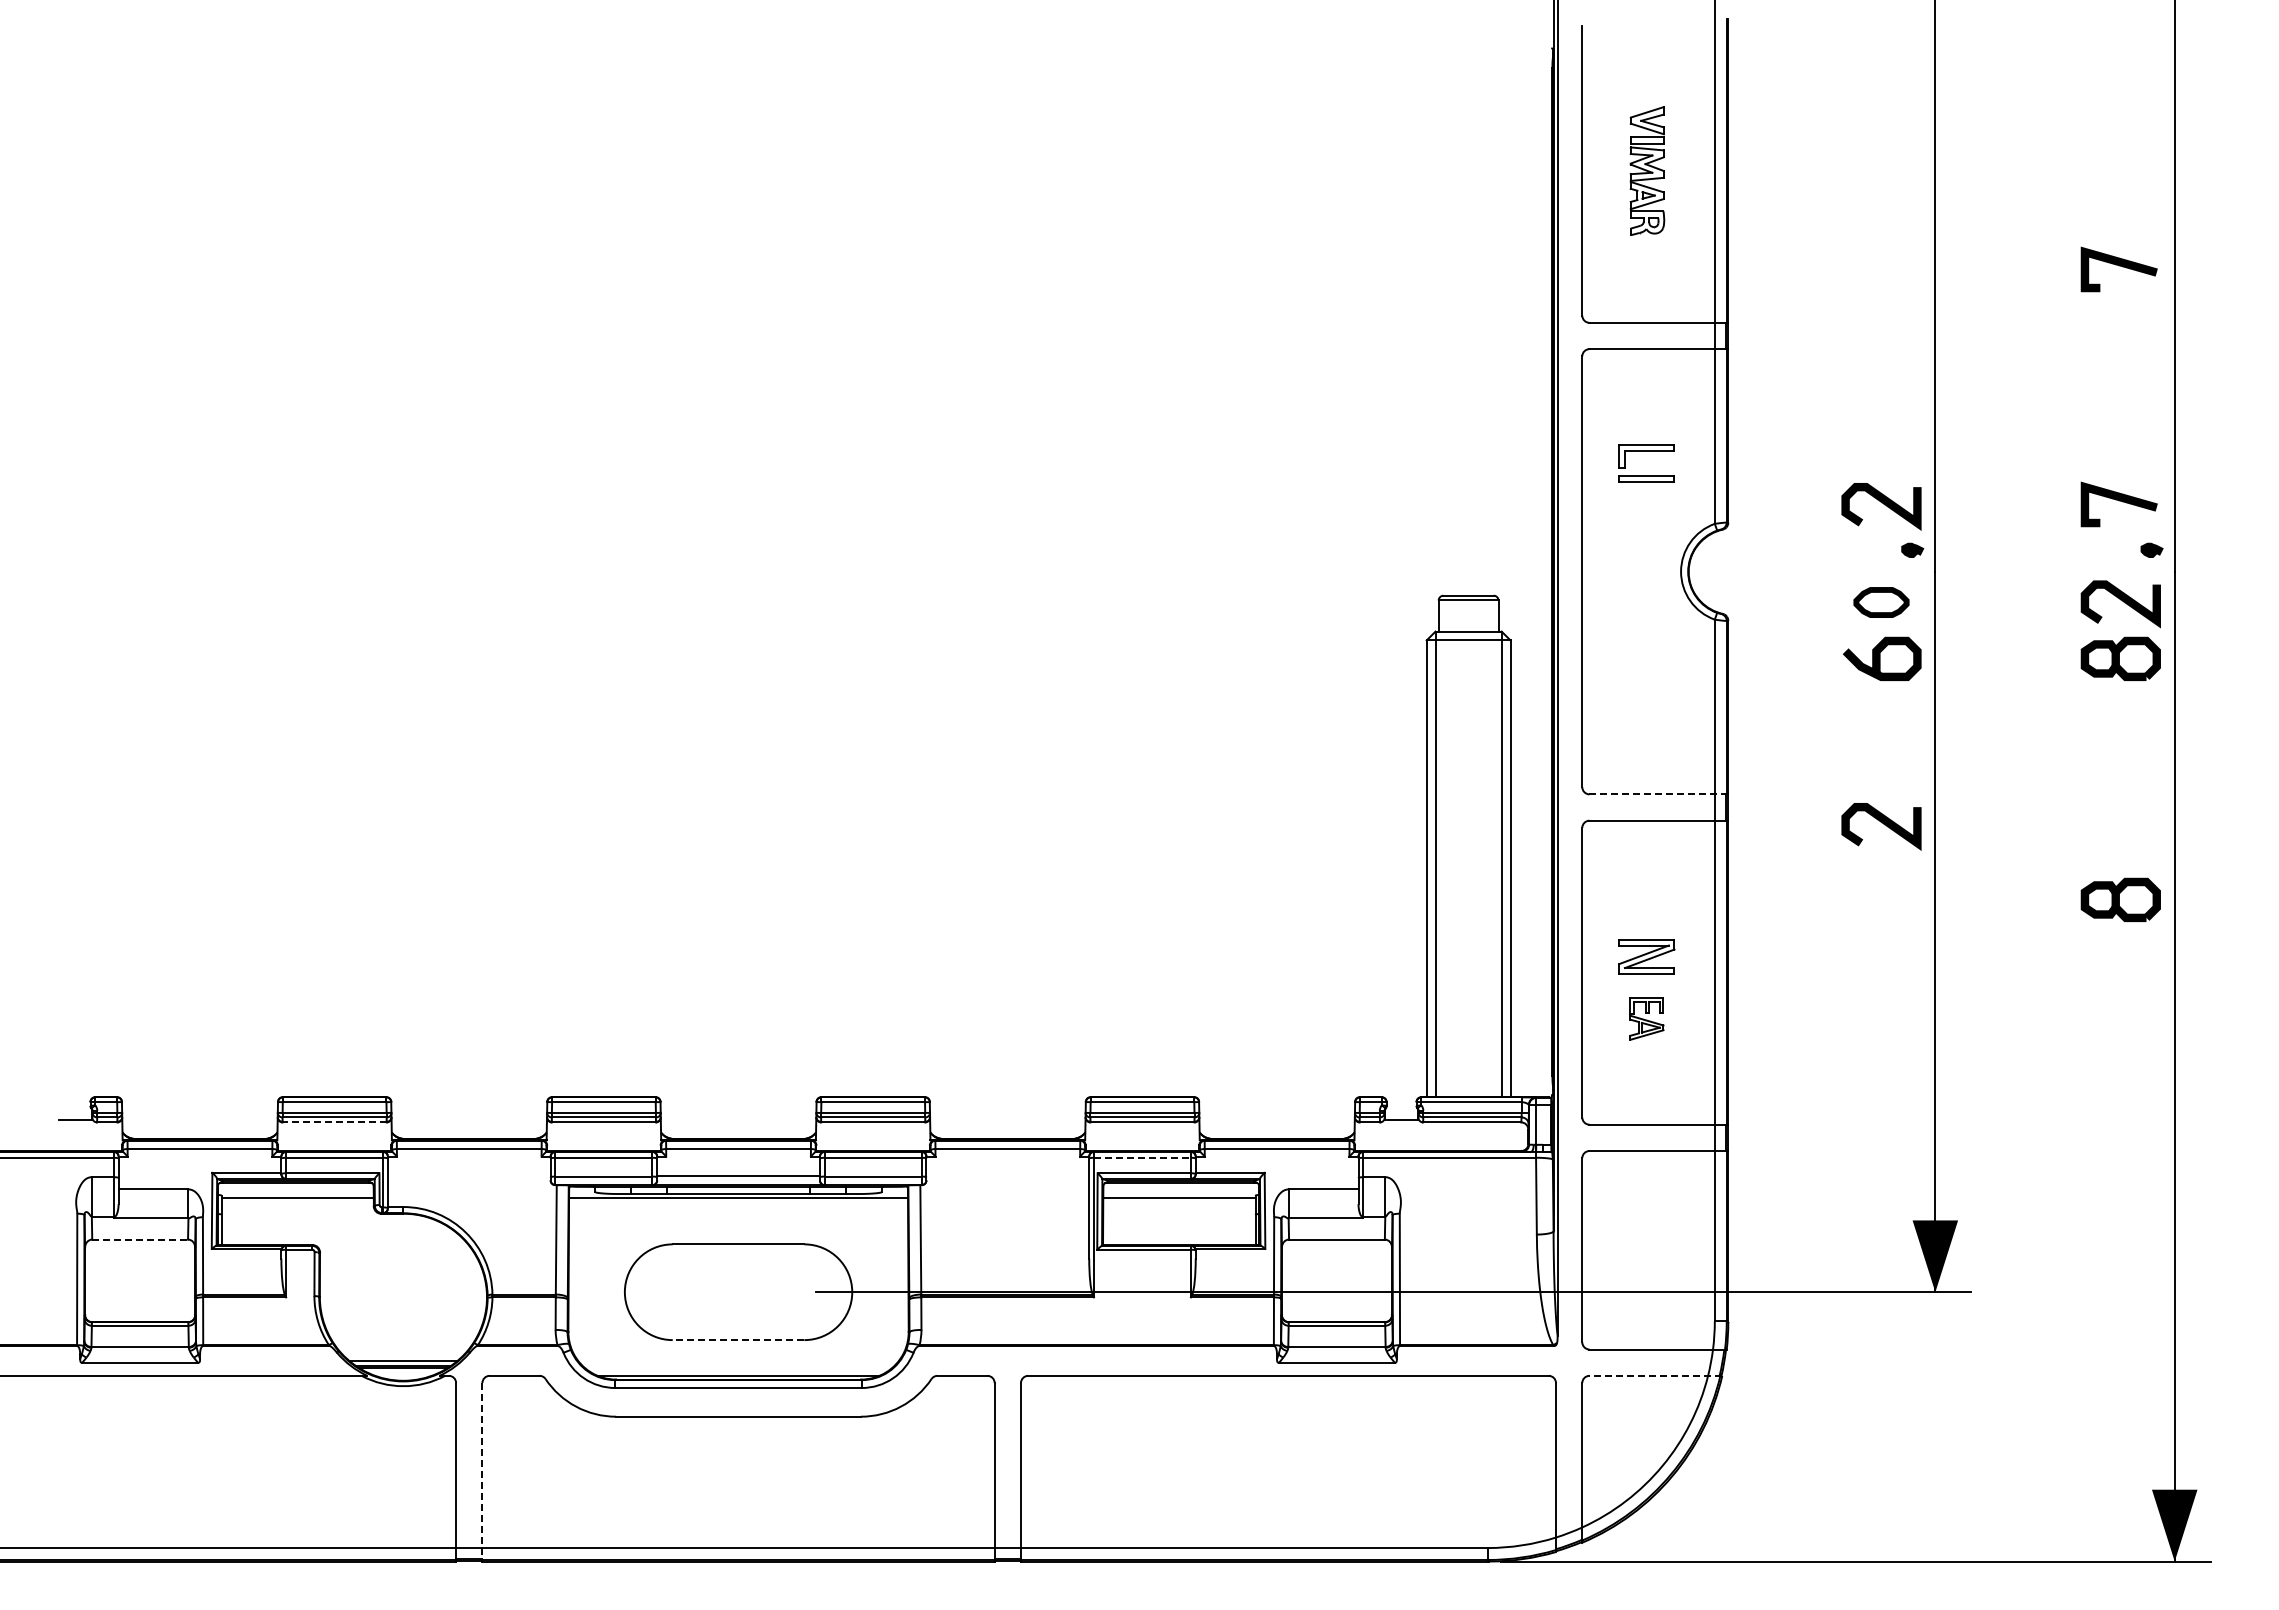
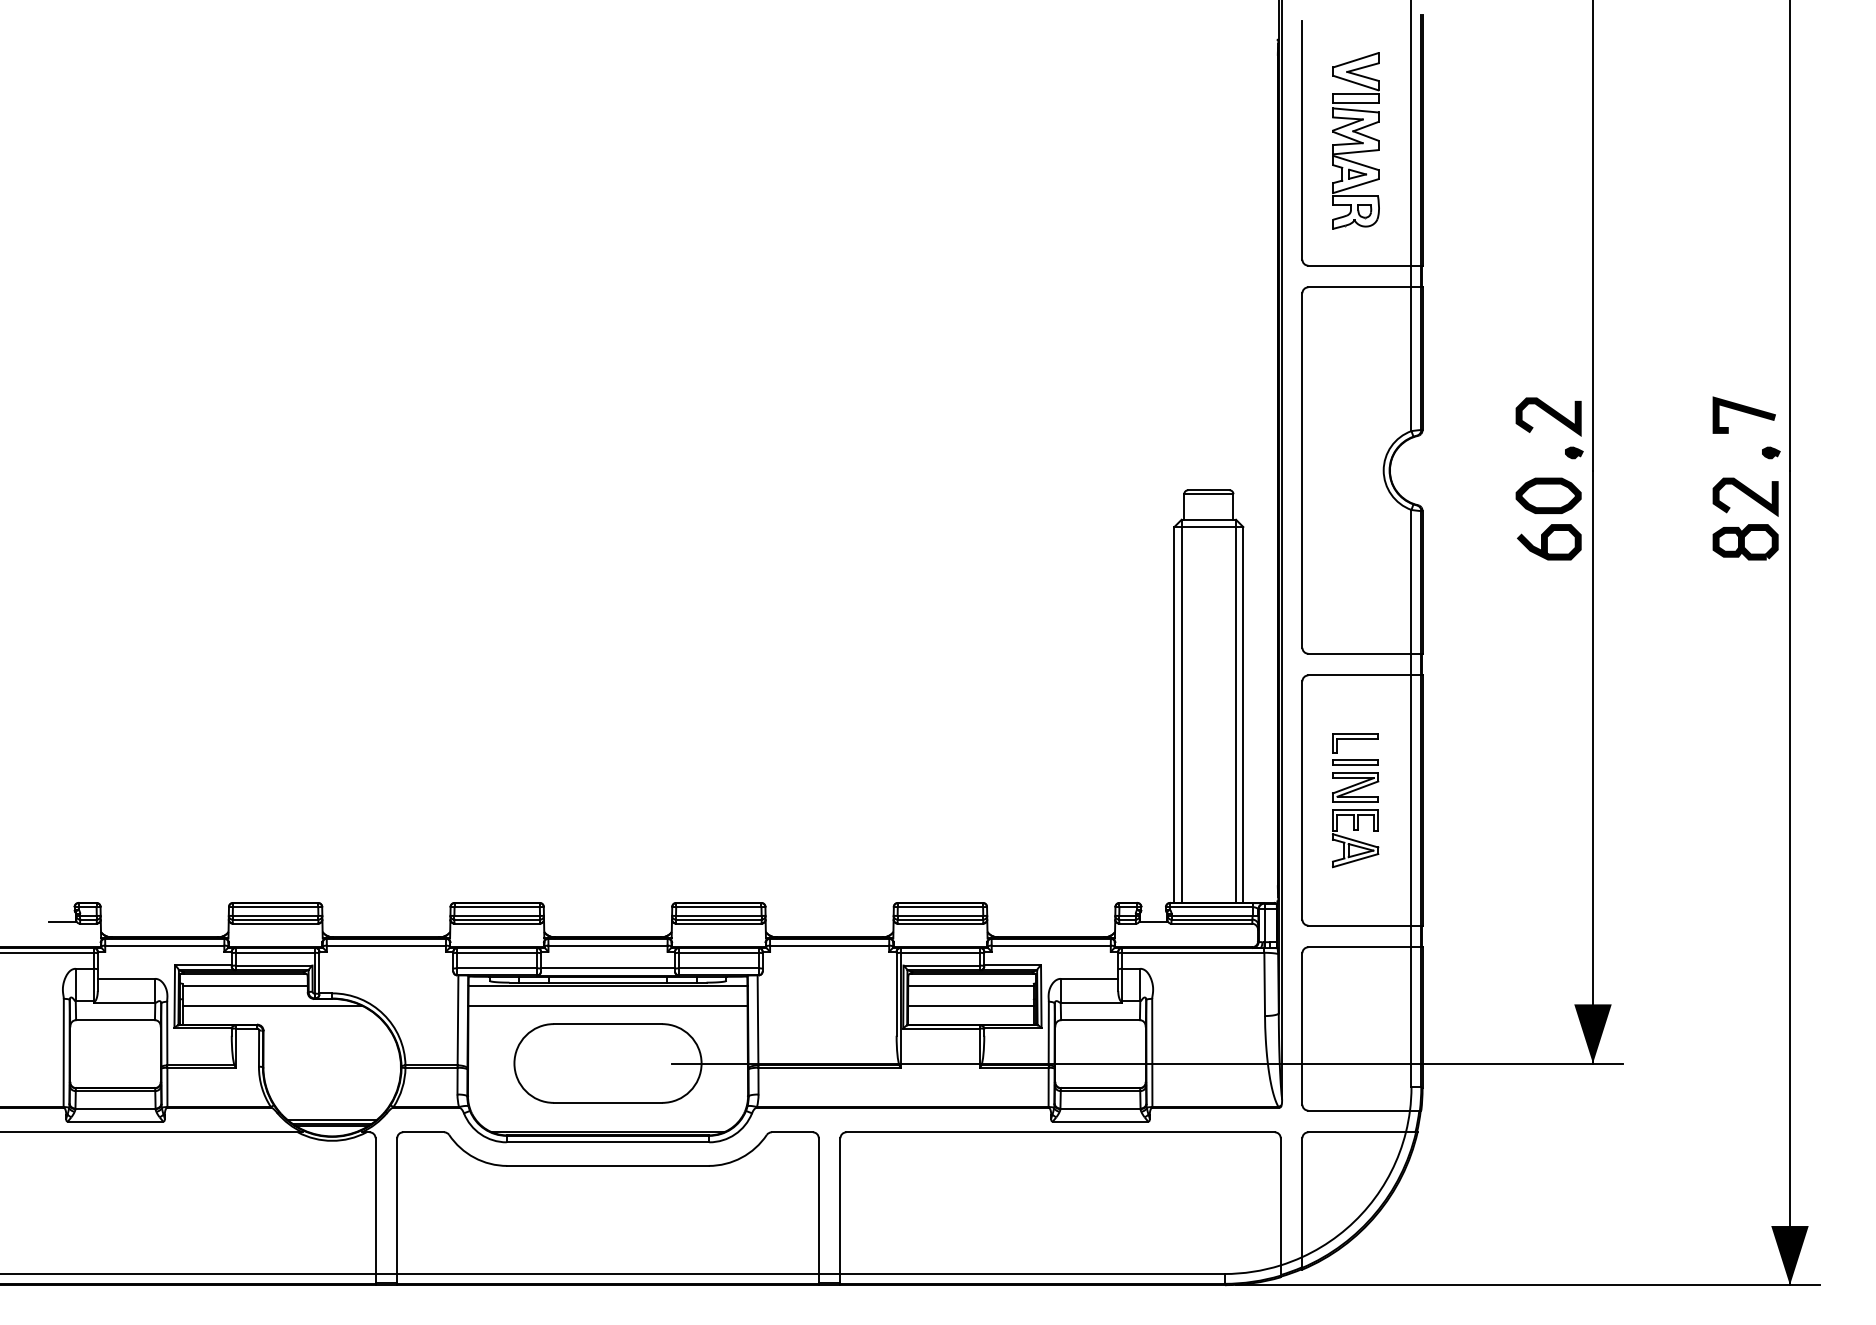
part: (1647, 170) -> (1356, 140), size x1.67
line: (2119, 266) -> (1744, 219), removed
part: (1646, 451) -> (1355, 739), moved
part: (1881, 602) -> (1548, 495), size x1.43
line: (1659, 794) -> (1365, 653), dashed -> solid
curve: (1883, 824) -> (1550, 678), removed
part: (2120, 899) -> (1745, 740), removed
part: (1646, 1018) -> (1355, 838), size x1.67
line: (334, 1122) -> (275, 923), dashed -> solid
line: (1142, 1157) -> (940, 952), dashed -> solid
line: (330, 1221) -> (272, 1005), added
line: (738, 1221) -> (607, 1005), added
line: (1179, 1221) -> (970, 1005), added
line: (140, 1239) -> (115, 1020), dashed -> solid
line: (738, 1340) -> (607, 1103), dashed -> solid
line: (1655, 1375) -> (1362, 1132), dashed -> solid
line: (482, 1472) -> (397, 1211), dashed -> solid

